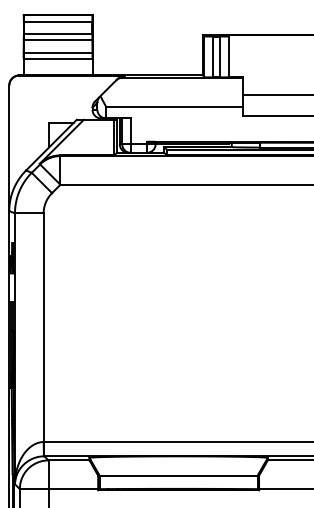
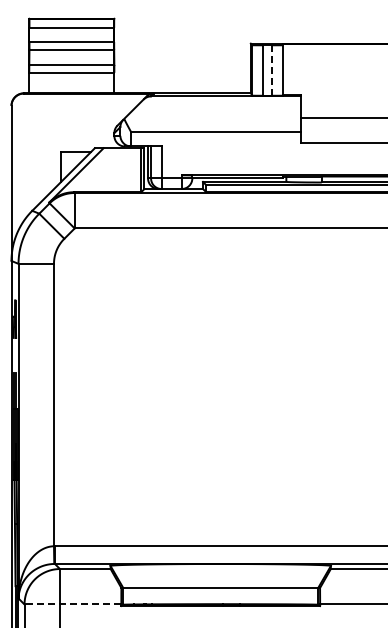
line: (220, 56) -> (272, 70), solid -> dashed
line: (58, 489) -> (72, 604), solid -> dashed

